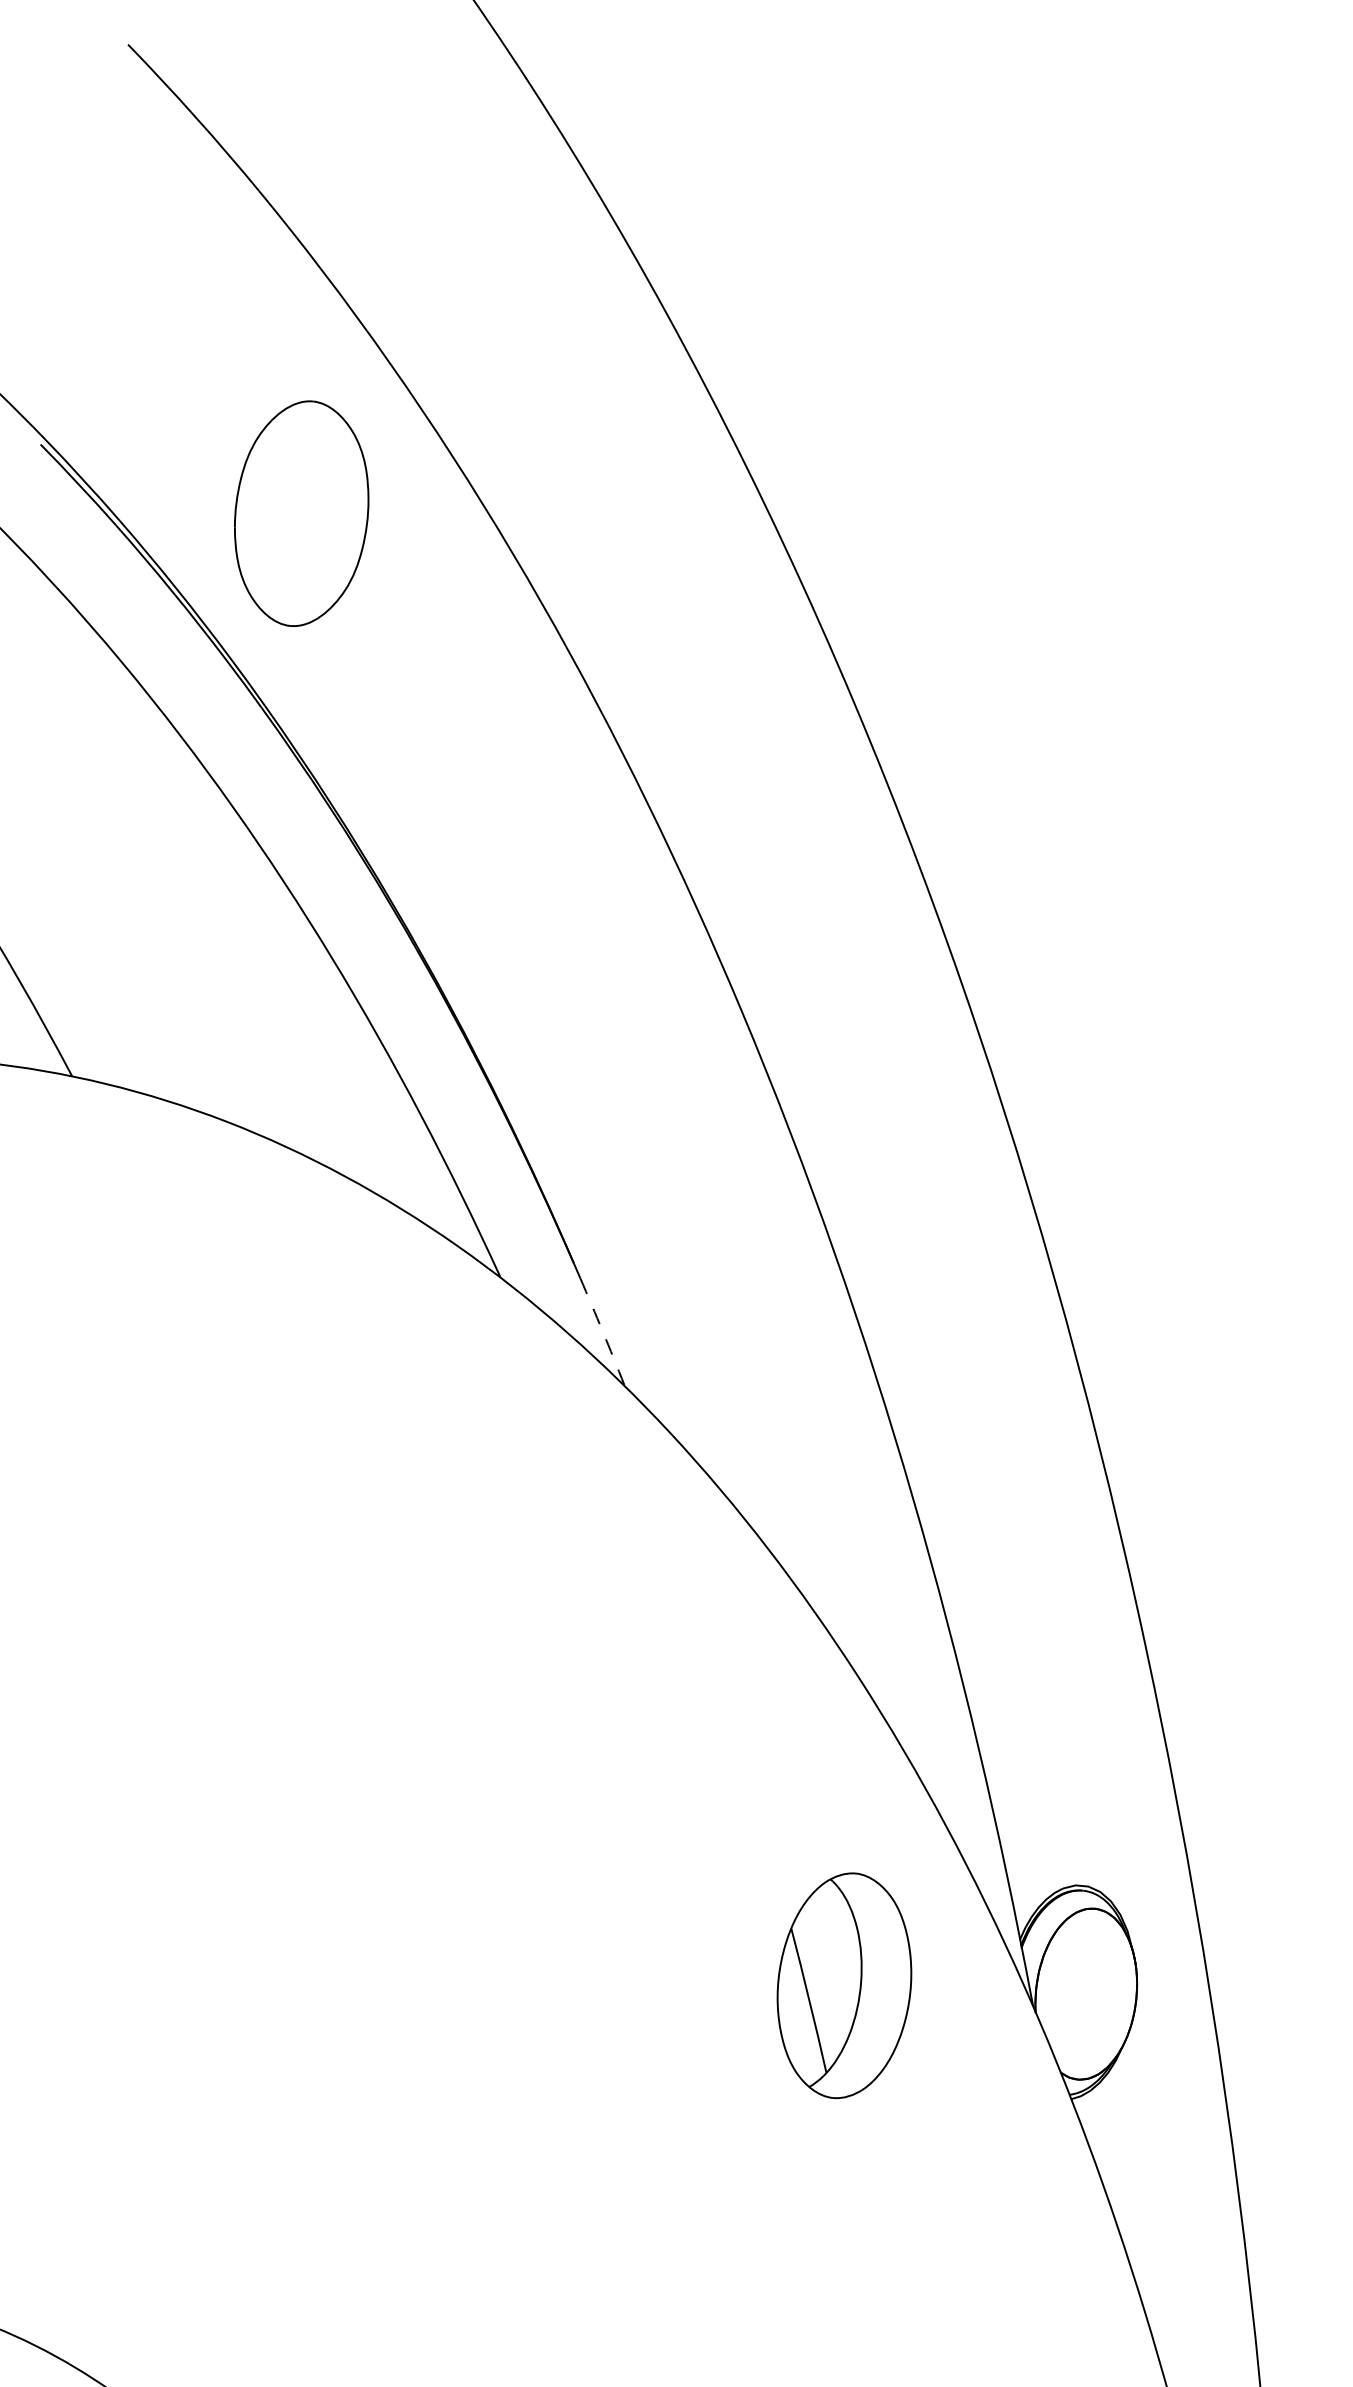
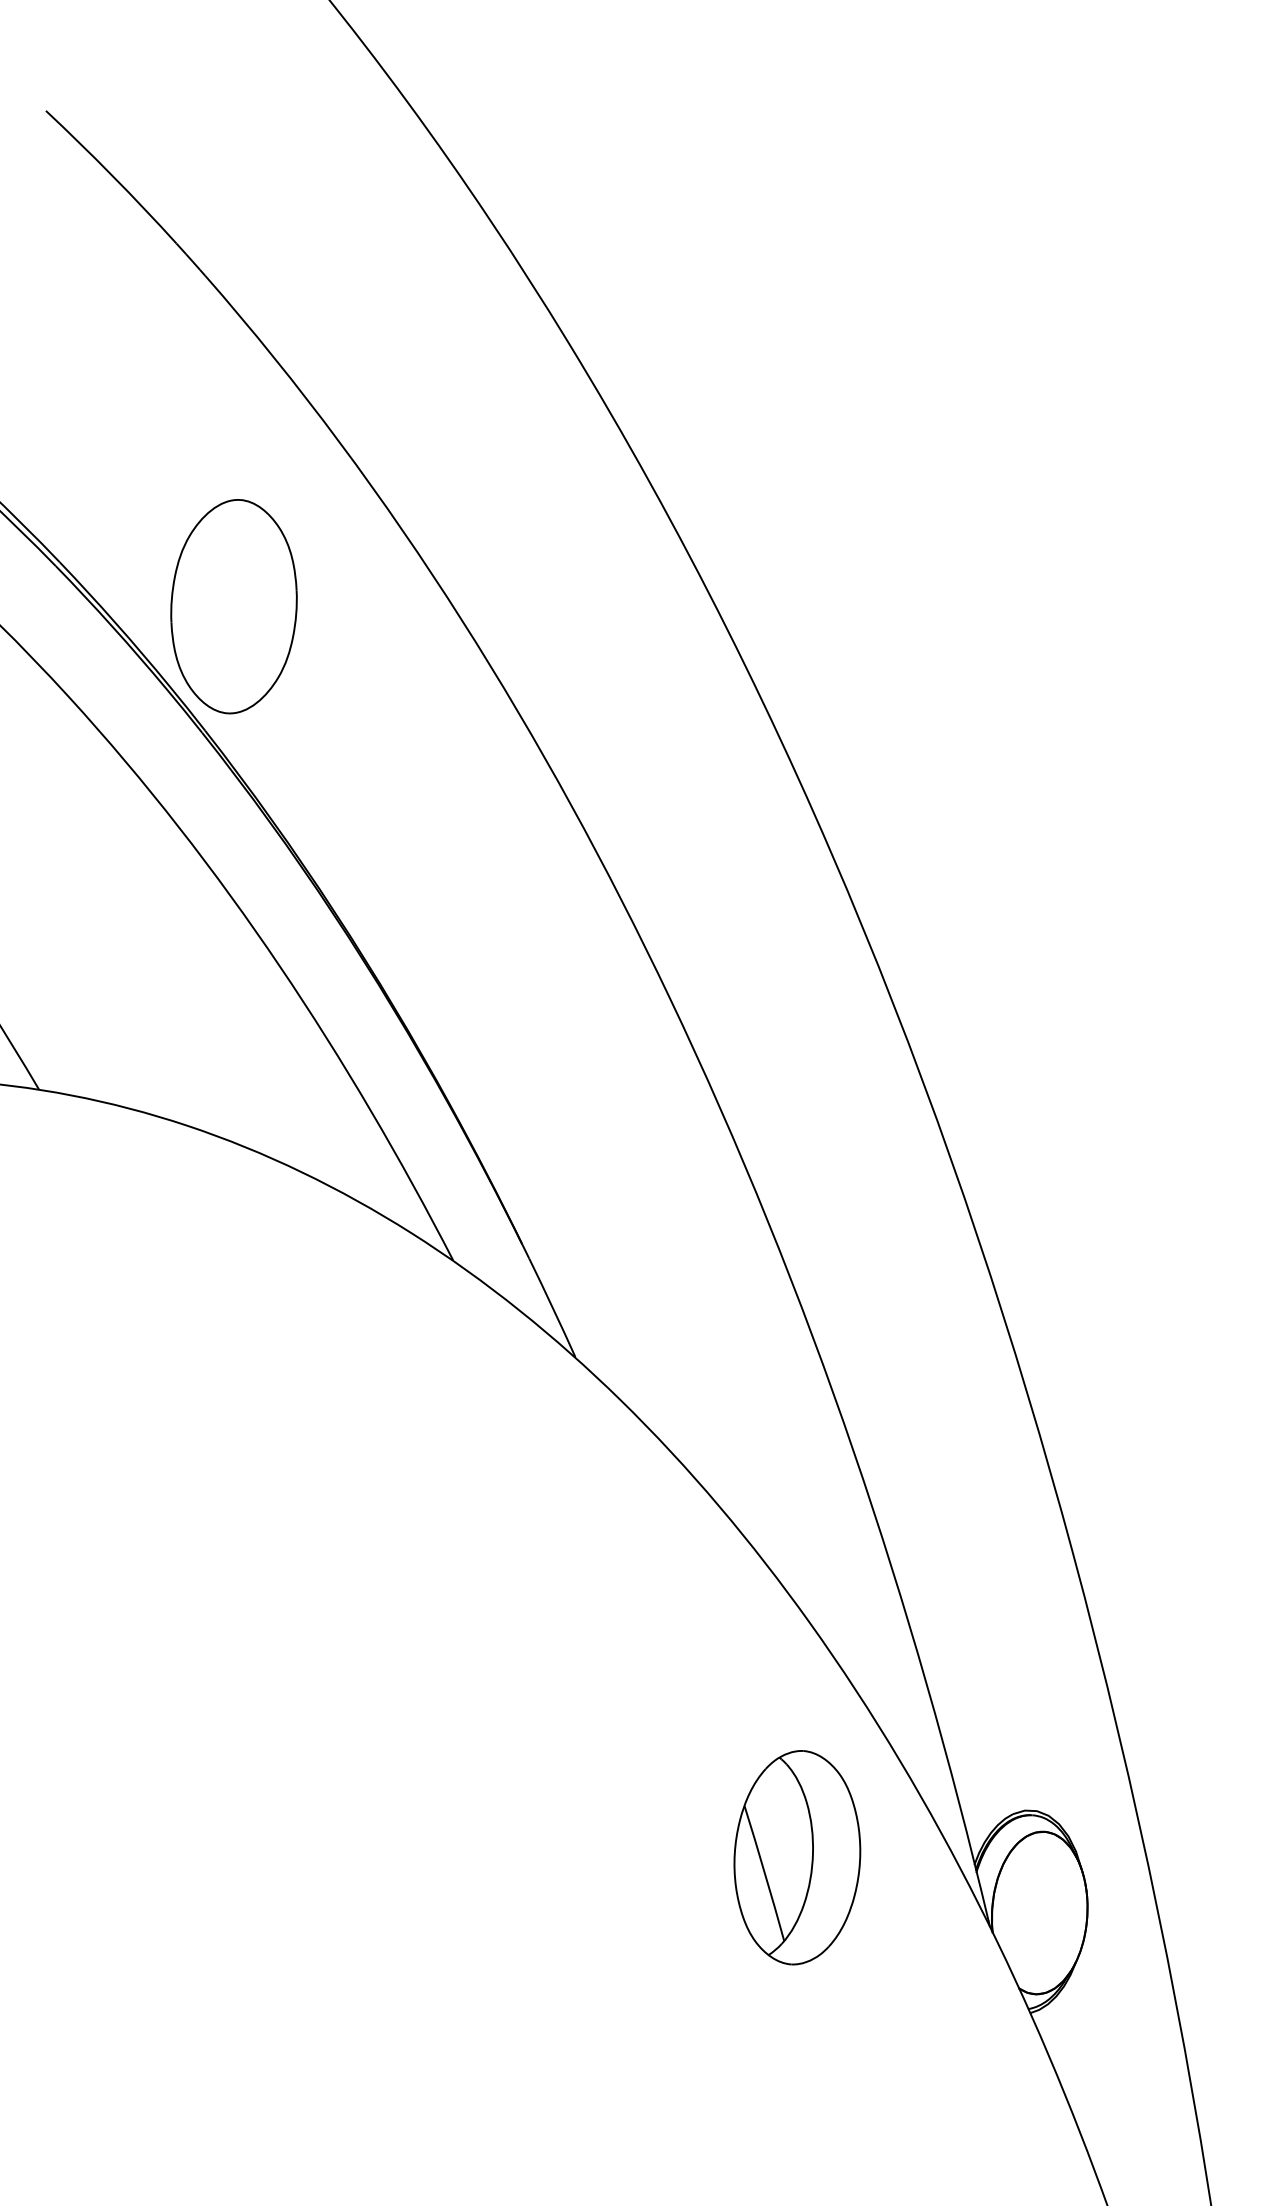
part: (301, 513) -> (233, 606), moved
arc: (602, 1331) -> (552, 1307), dashed -> solid
part: (844, 1985) -> (797, 1857), moved

